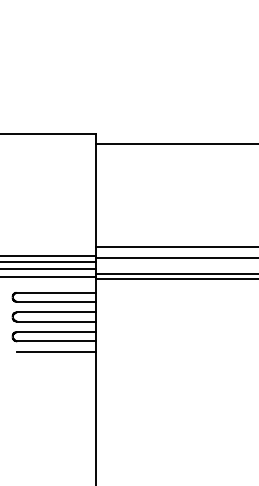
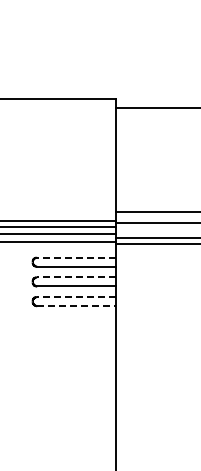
line: (56, 292) -> (76, 257), solid -> dashed
line: (56, 312) -> (76, 277), solid -> dashed
line: (56, 332) -> (76, 297), solid -> dashed
line: (57, 341) -> (77, 306), solid -> dashed
line: (56, 351) -> (76, 316), removed

